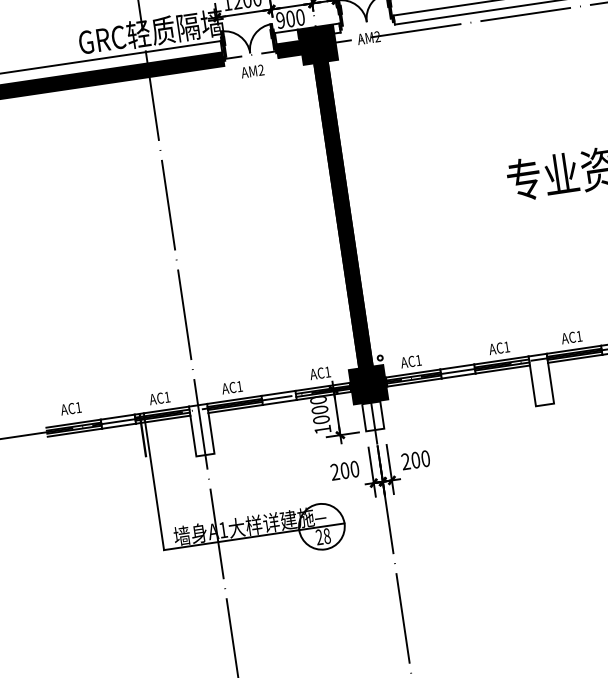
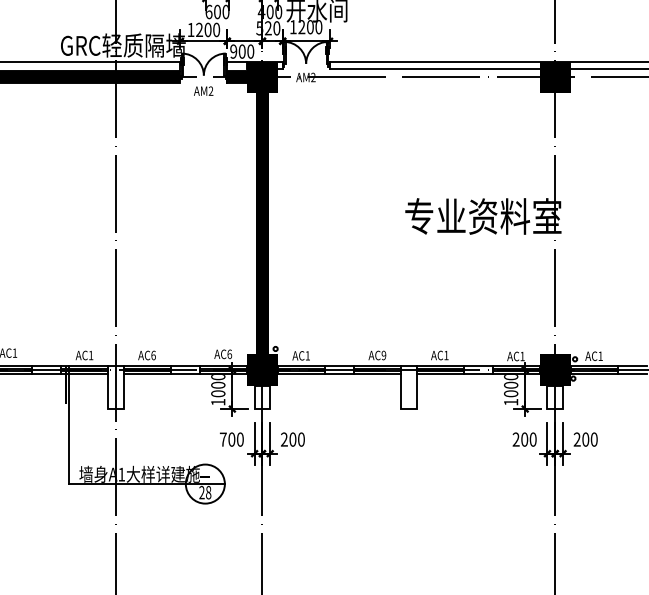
text: (506, 347) -> (383, 355), AC1 -> AC9
text: (327, 371) -> (229, 353), AC1 -> AC6
text: (239, 386) -> (153, 355), AC1 -> AC6
text: (334, 472) -> (222, 439), 200 -> 700

